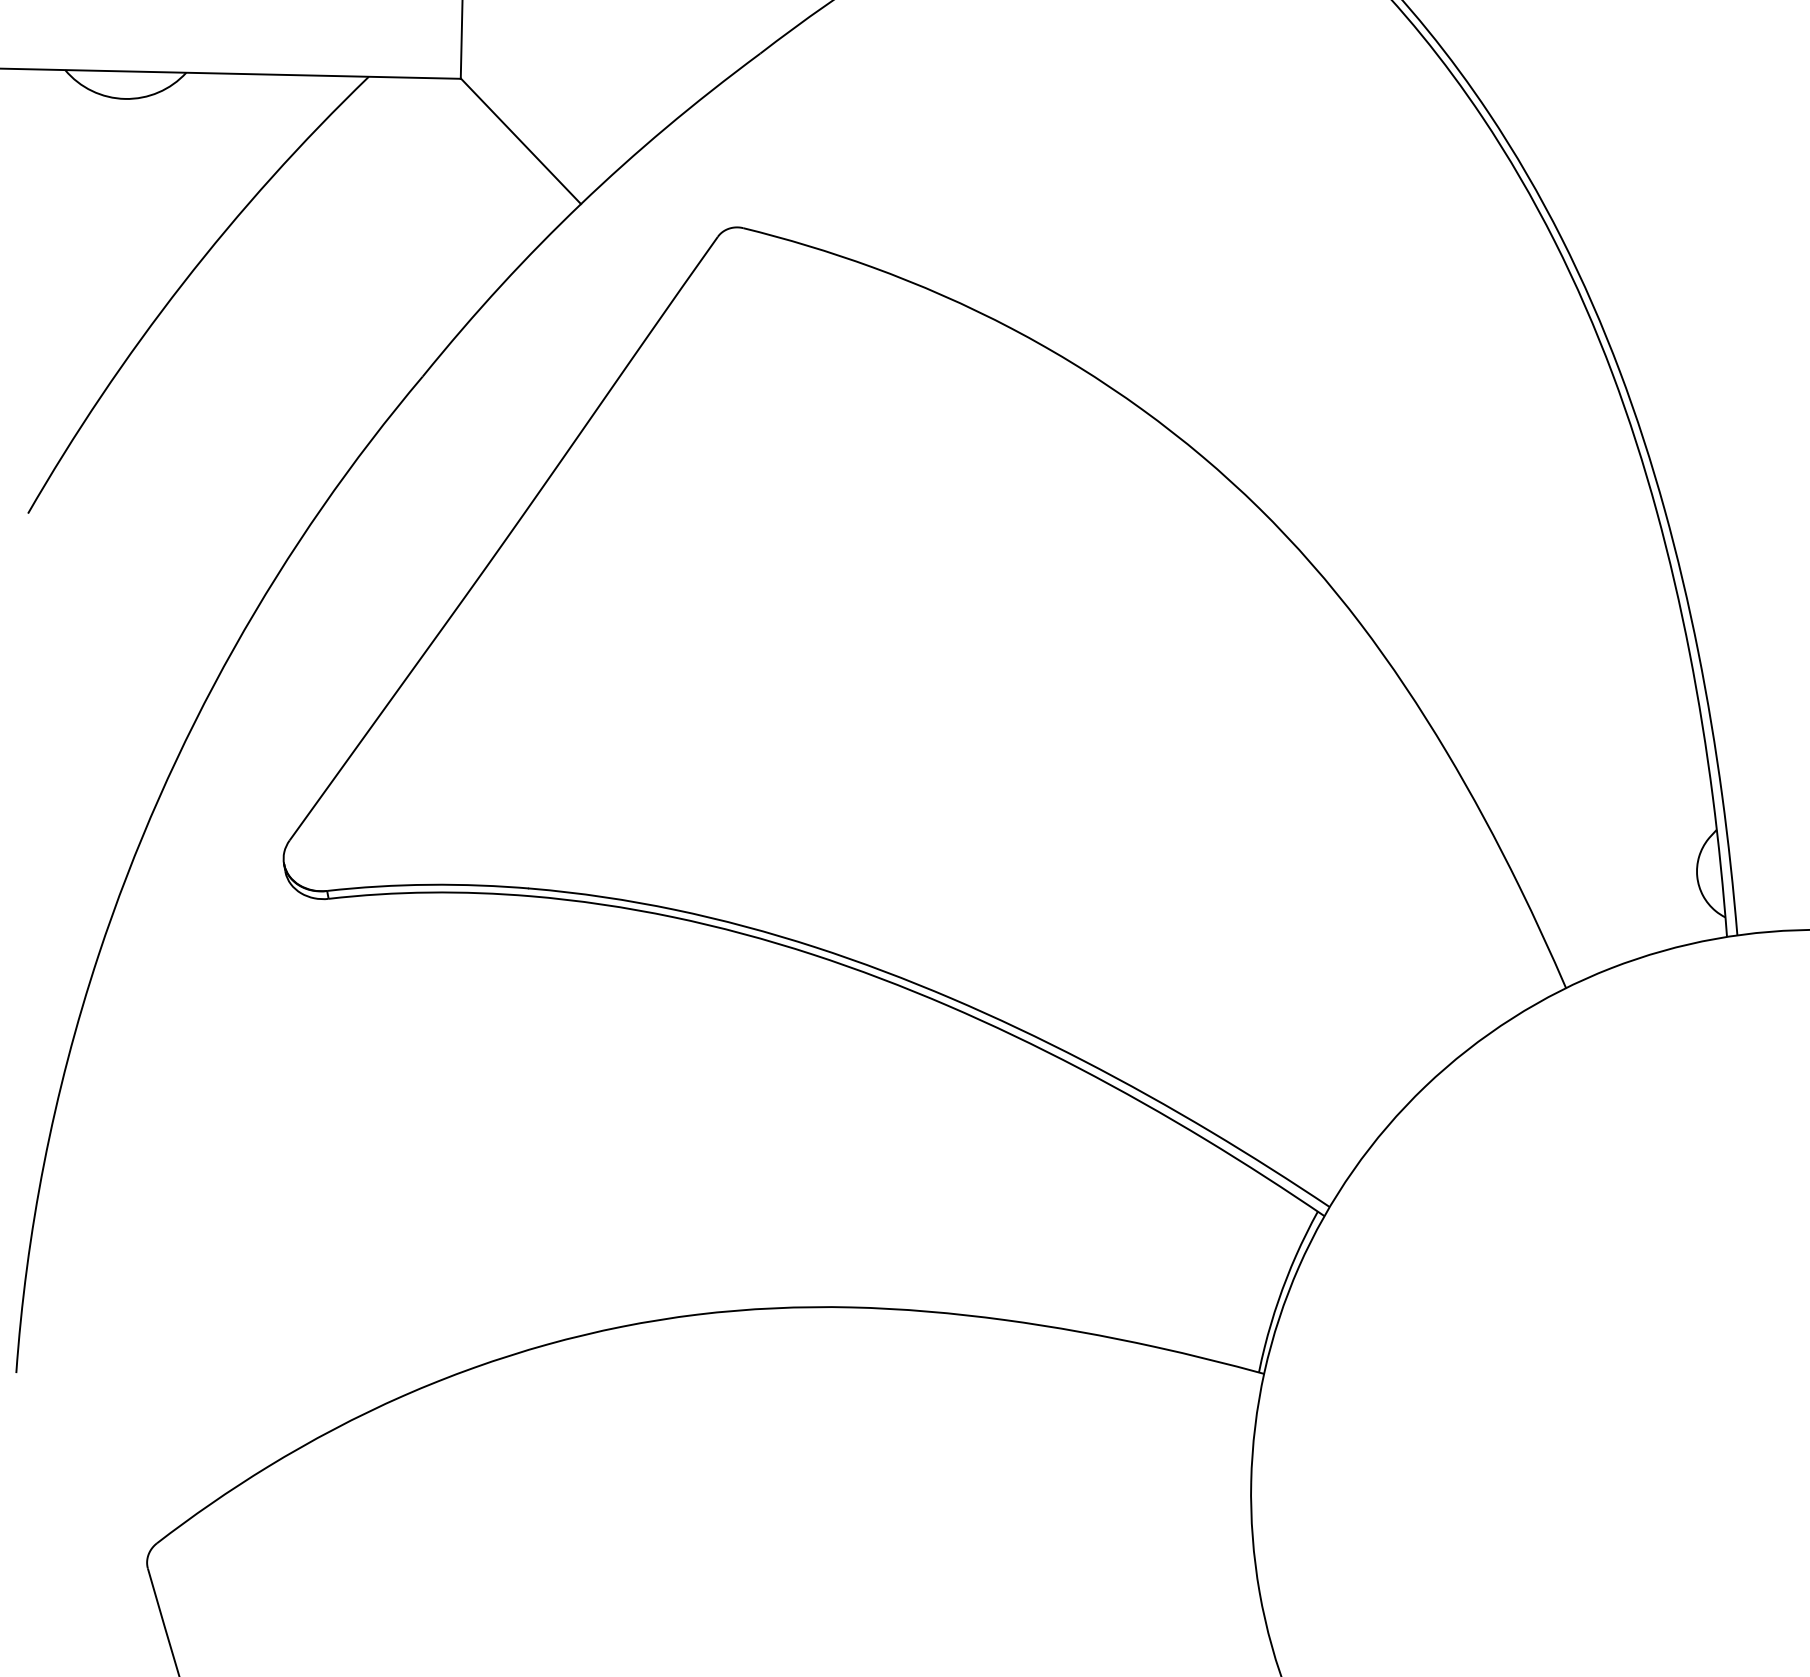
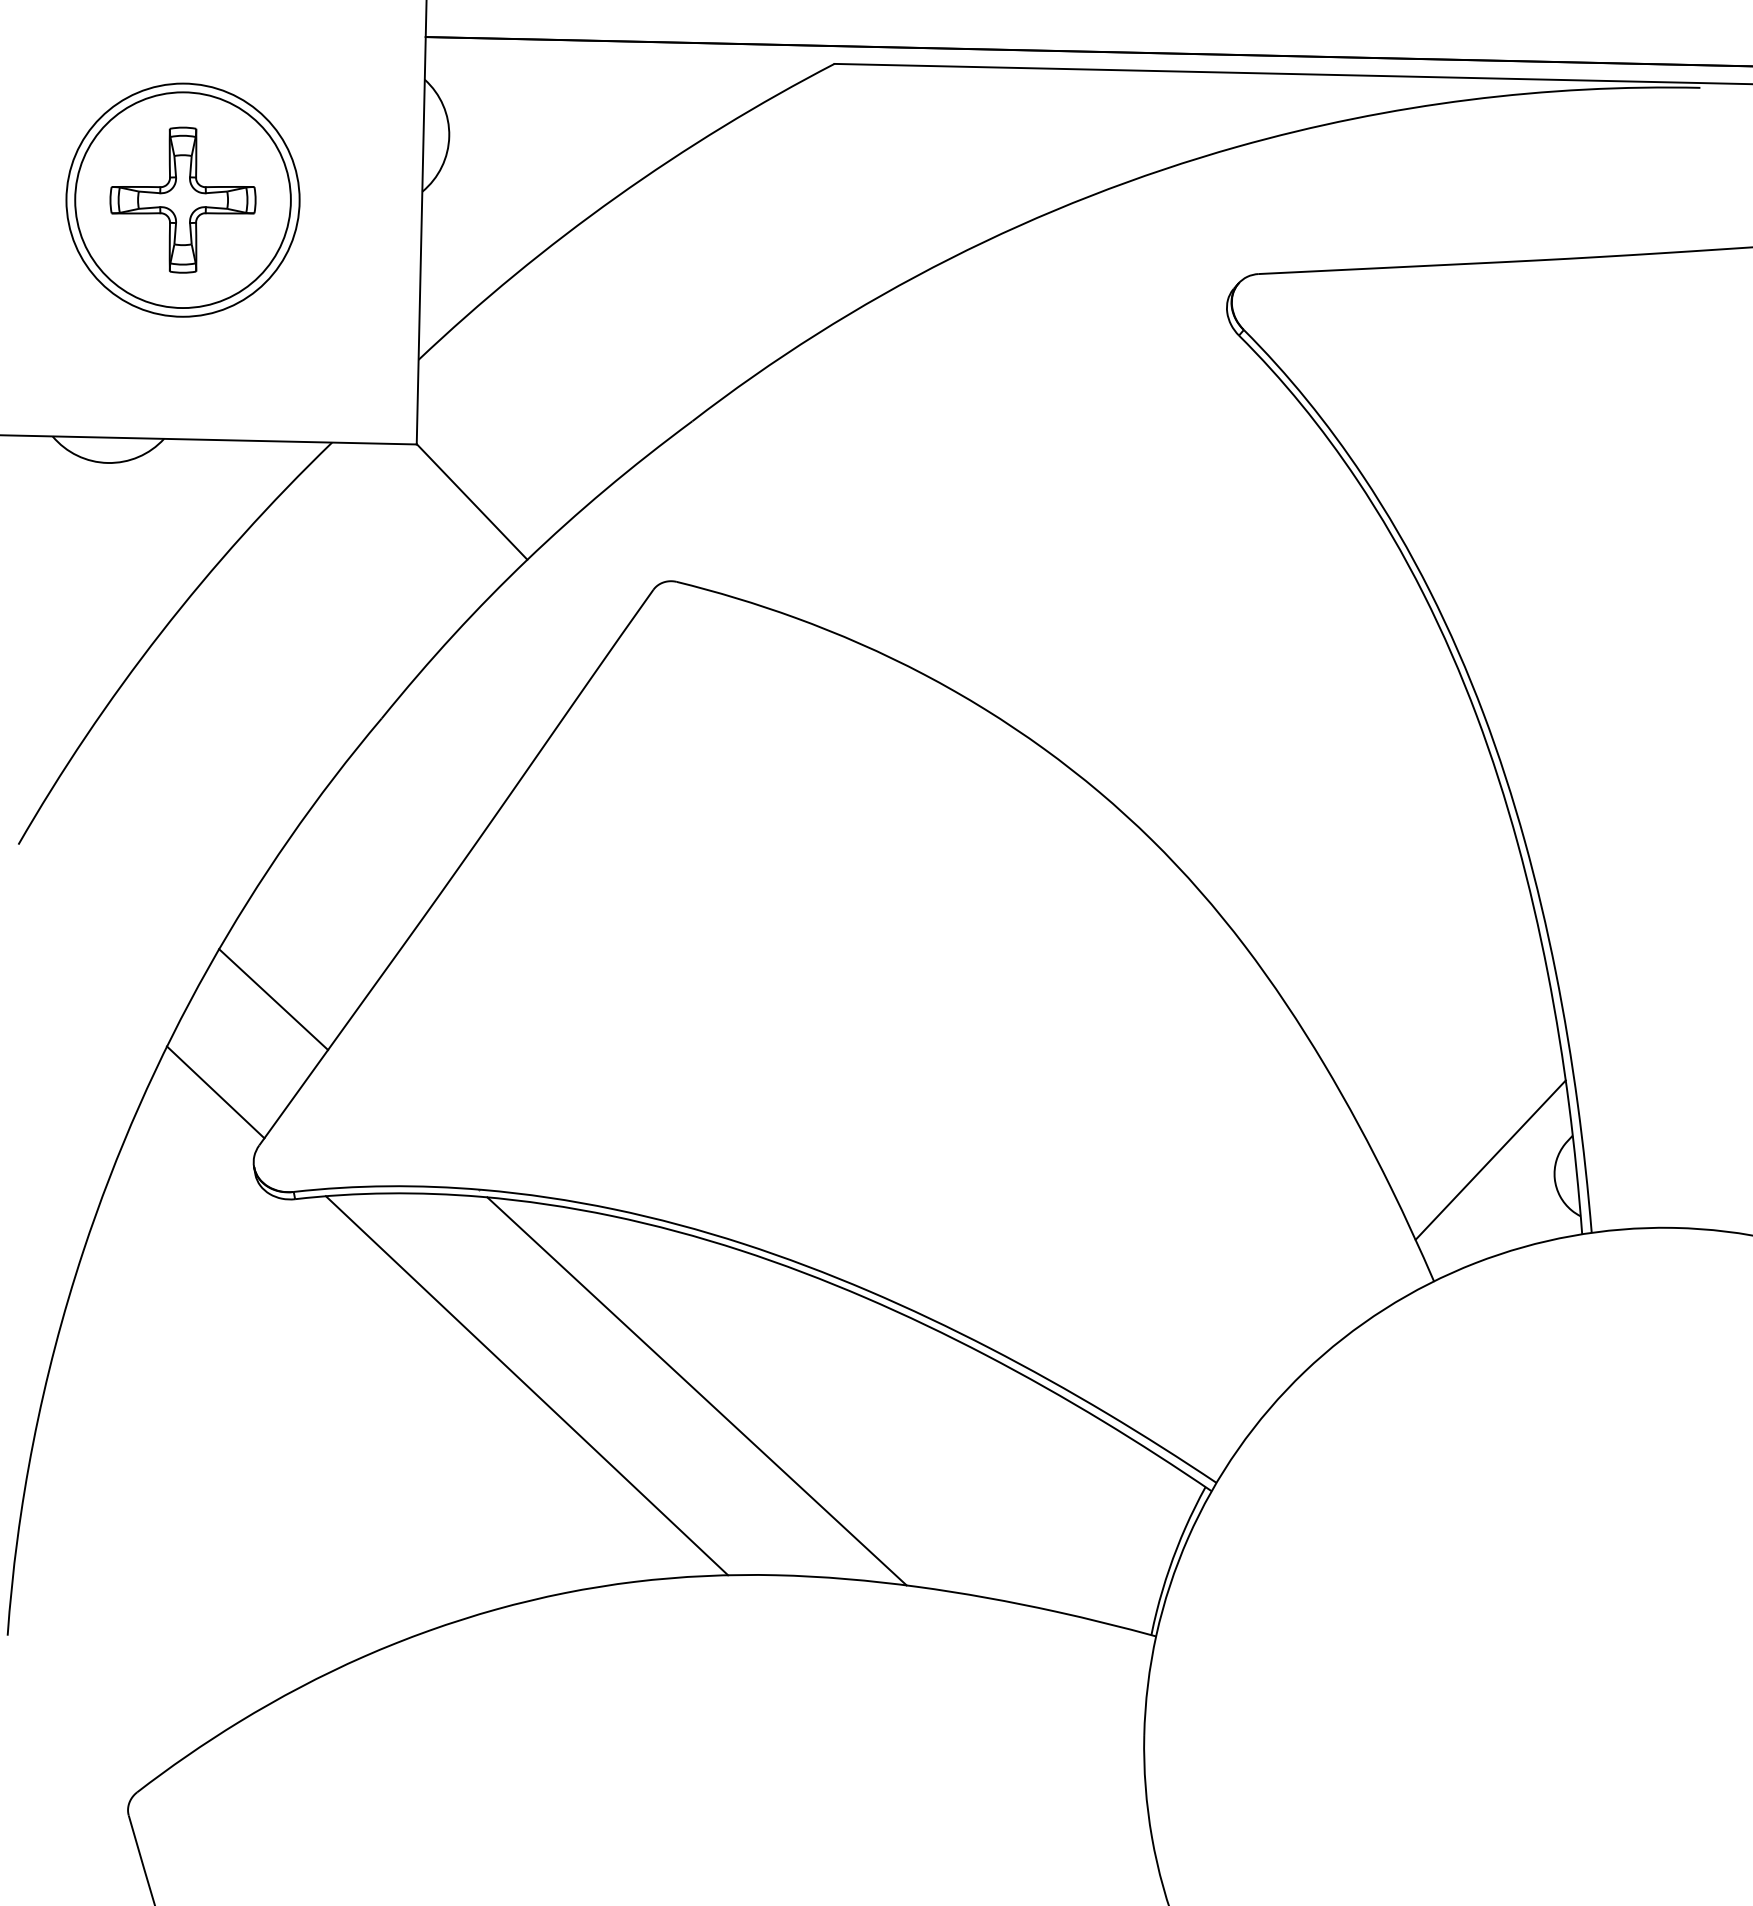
line: (305, 681) -> (273, 999), added
line: (242, 782) -> (215, 1092), added
line: (1627, 855) -> (1490, 1159), added
line: (580, 1101) -> (526, 1385), added
line: (764, 1107) -> (696, 1391), added

